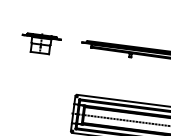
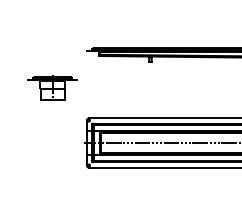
part: (40, 43) -> (52, 87), moved

